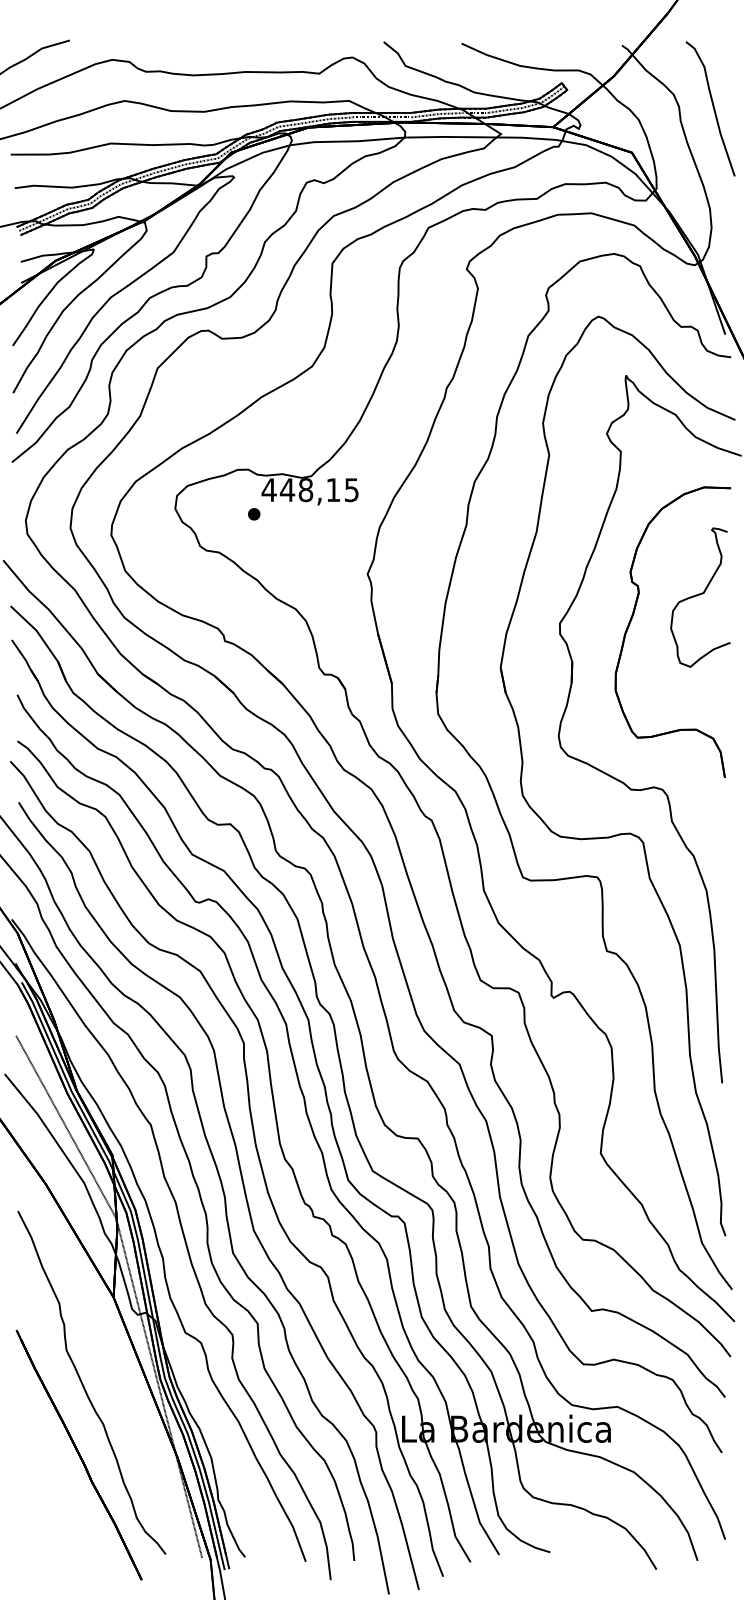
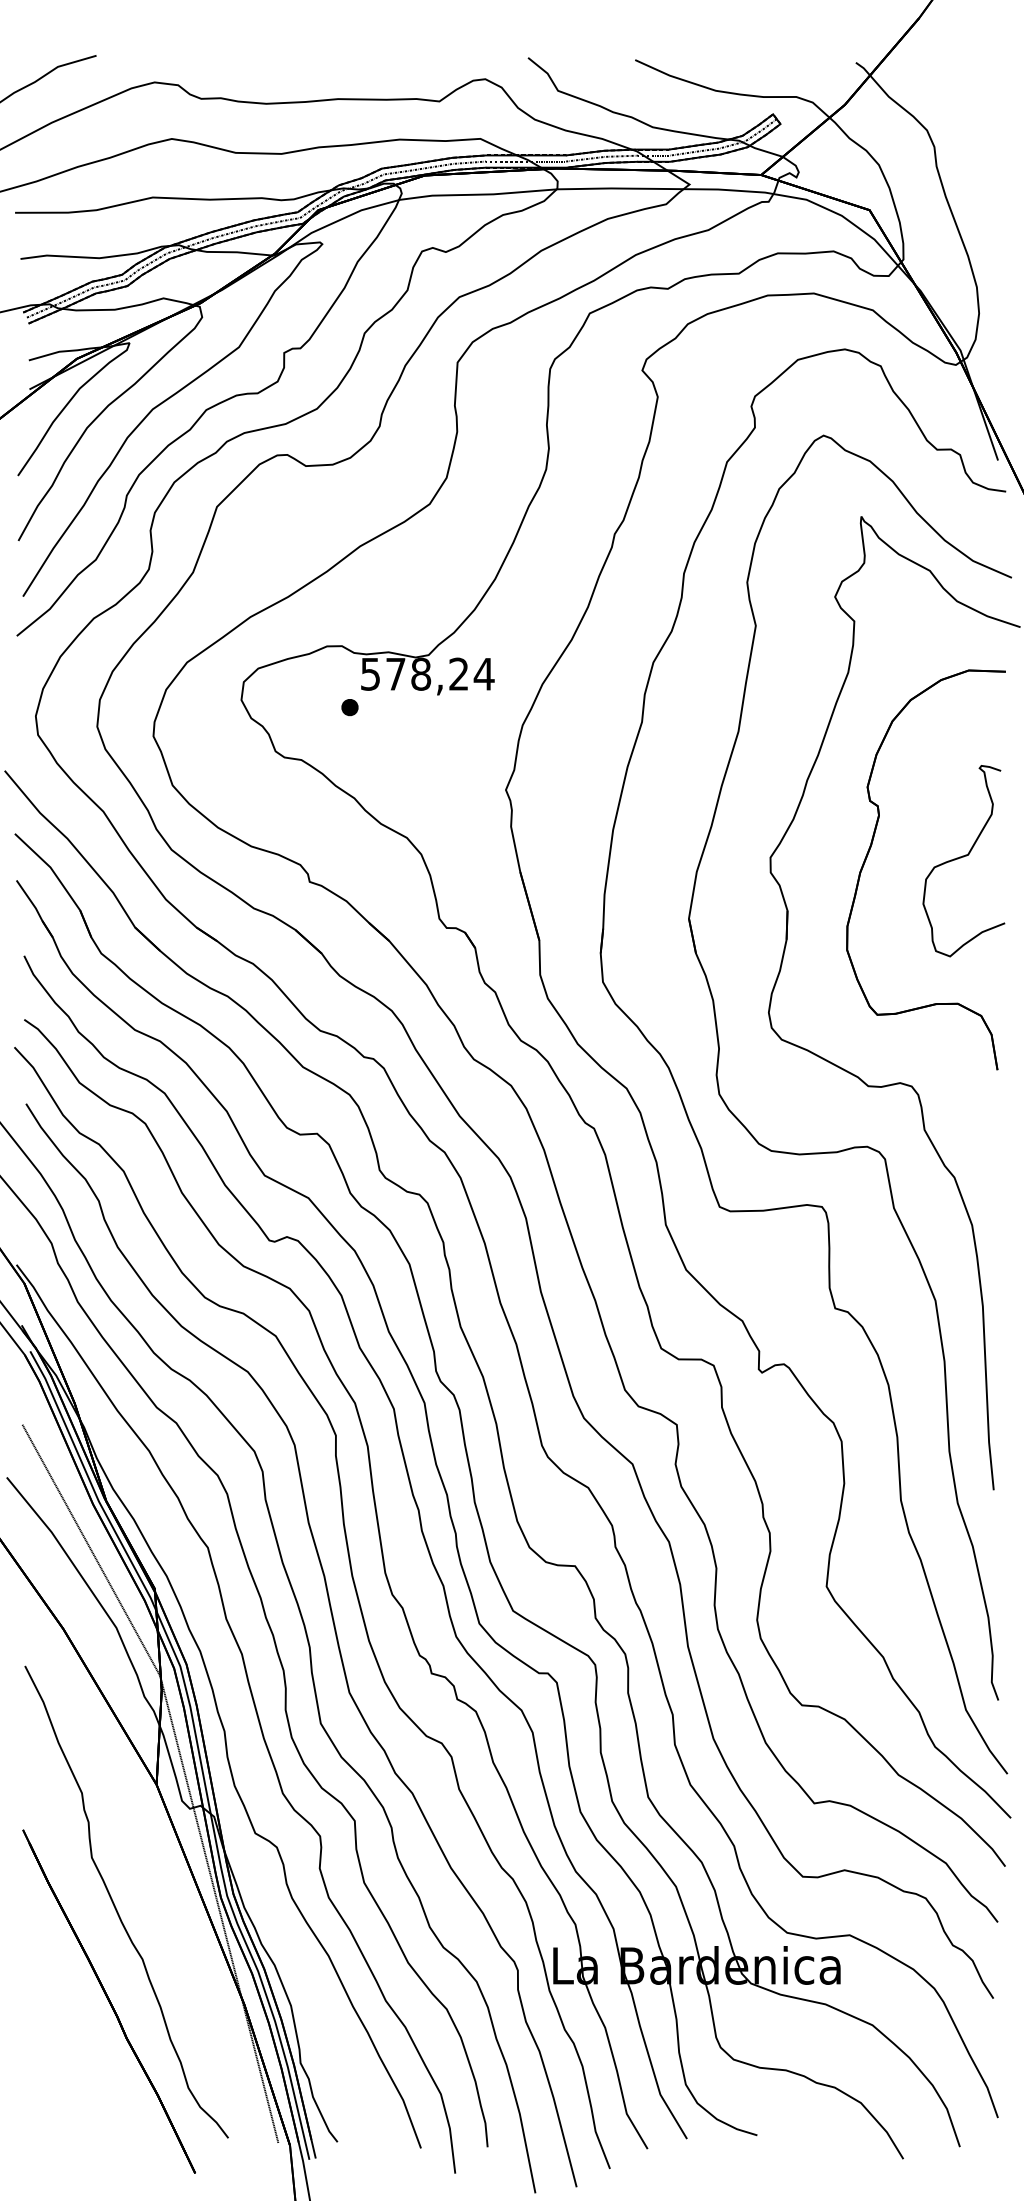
curve: (713, 108) -> (981, 149), removed
text: (310, 489) -> (427, 673), 448,15 -> 578,24
curve: (698, 595) -> (961, 858), moved

